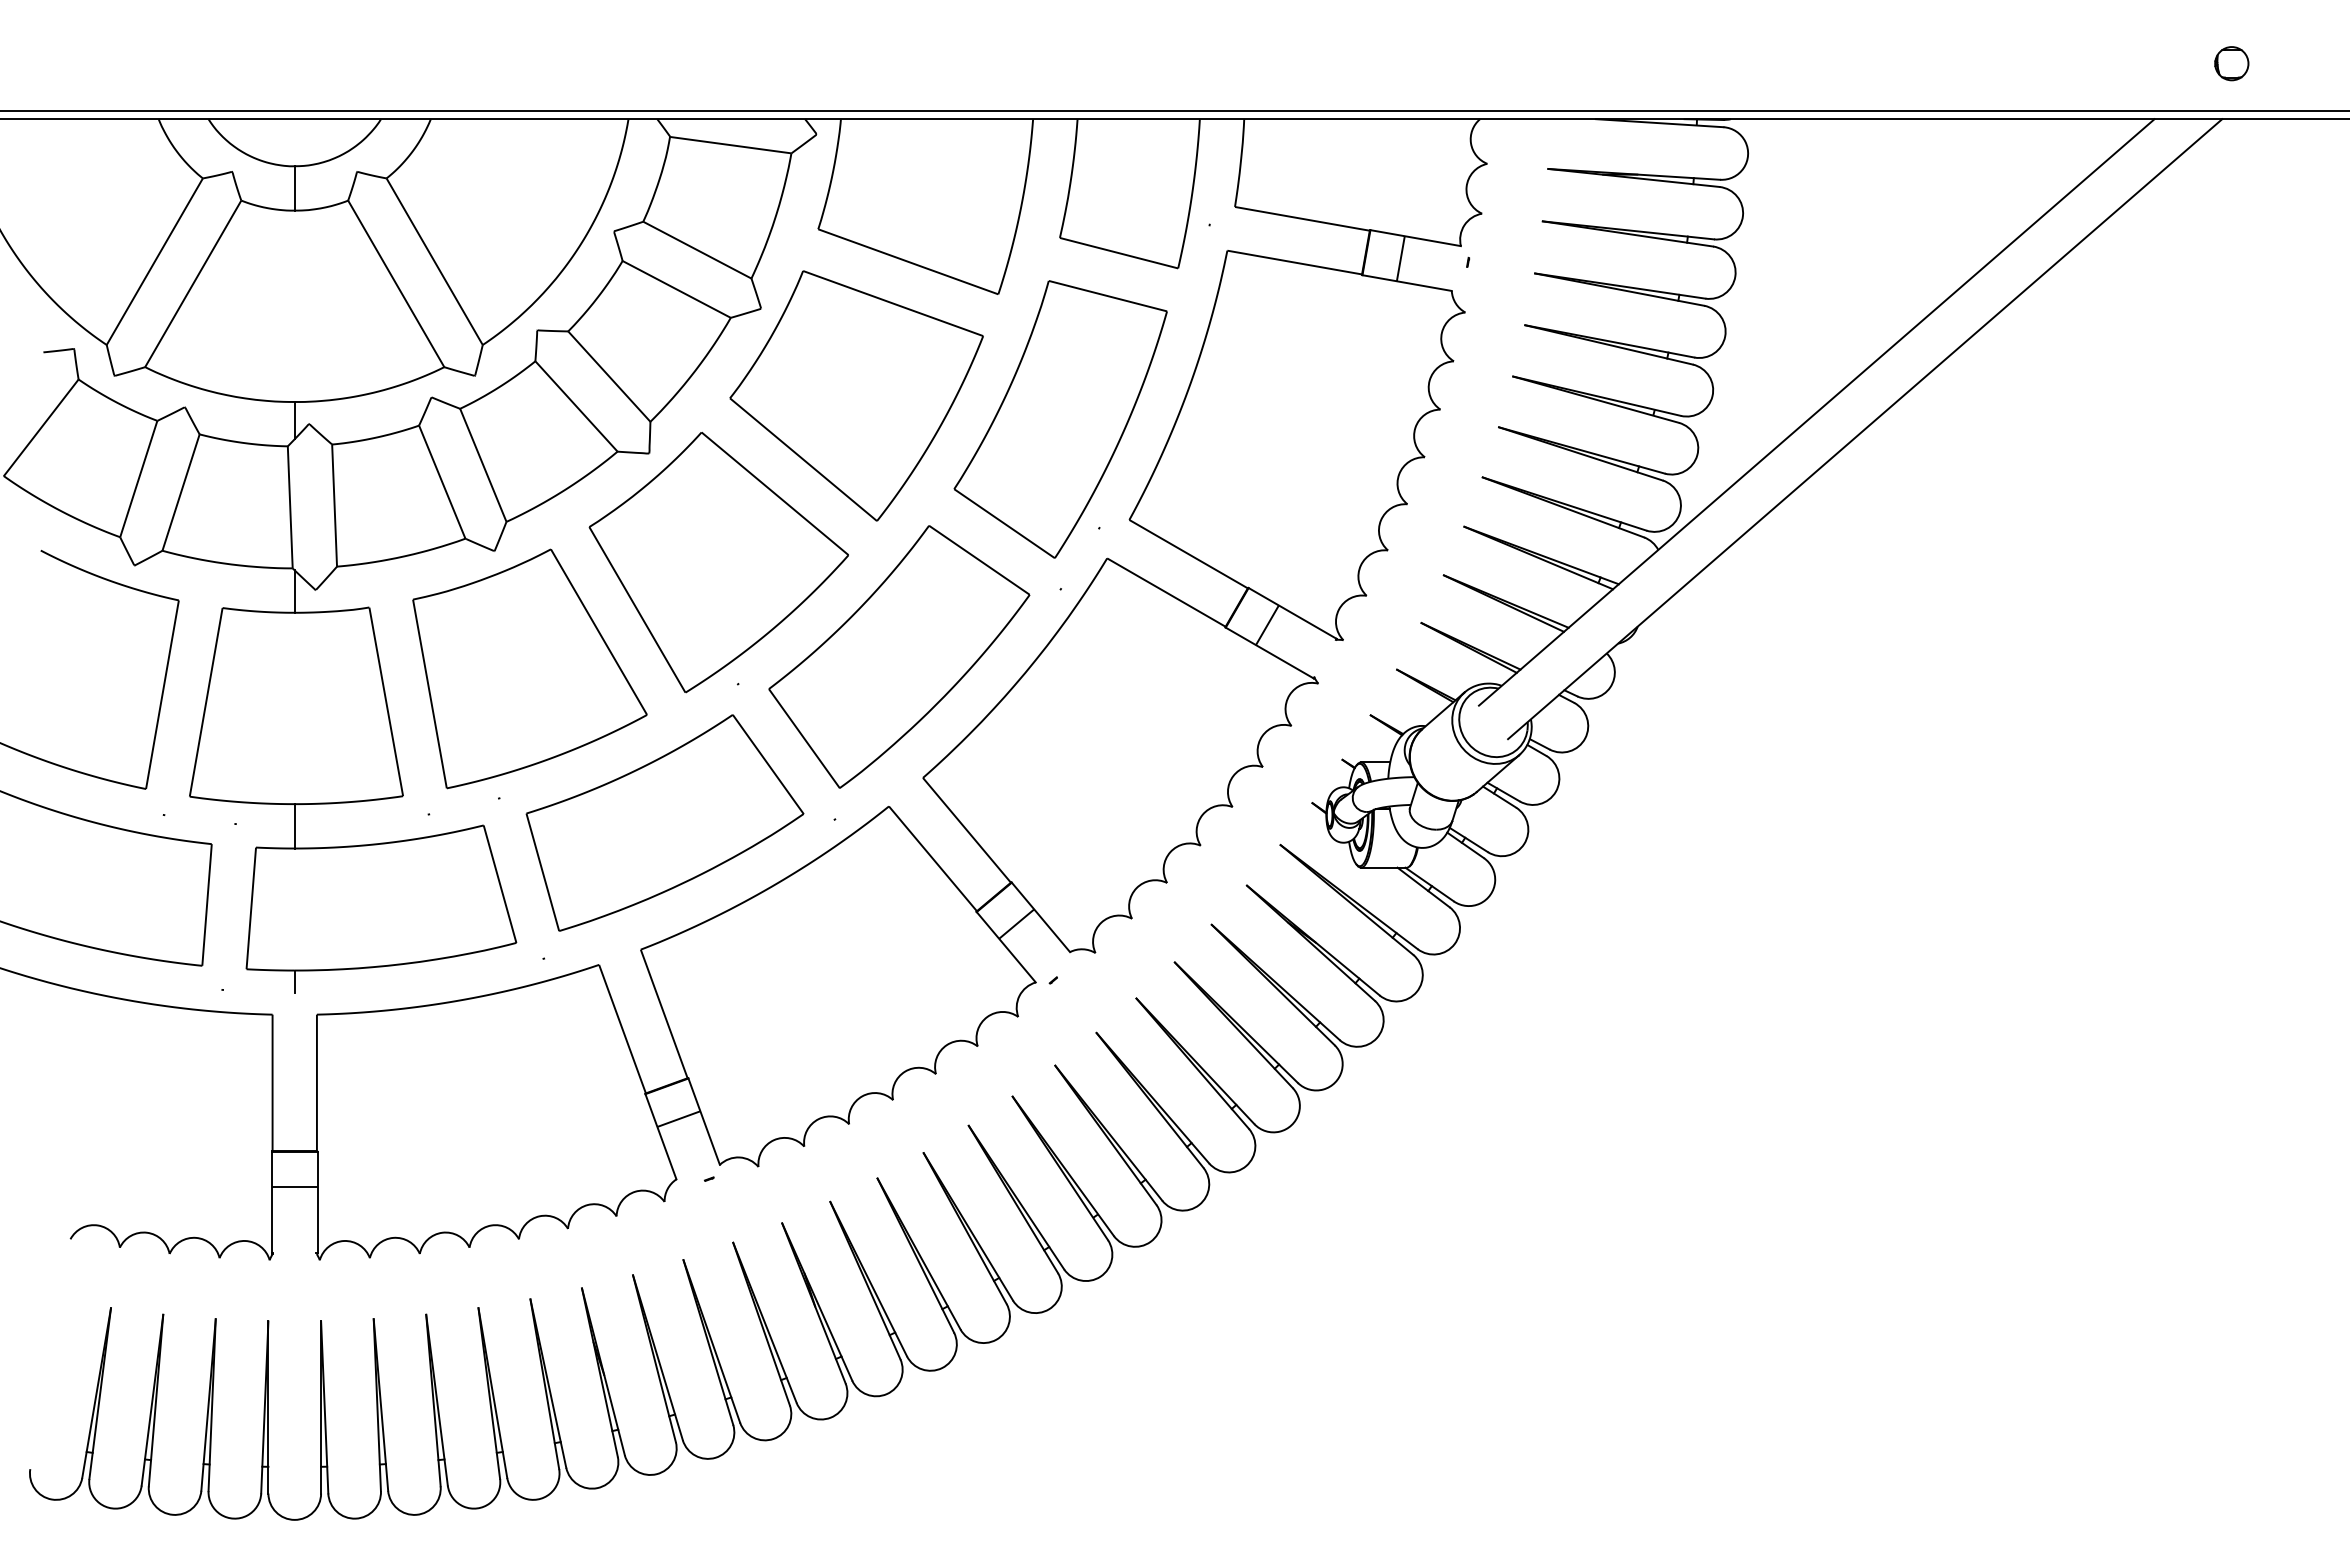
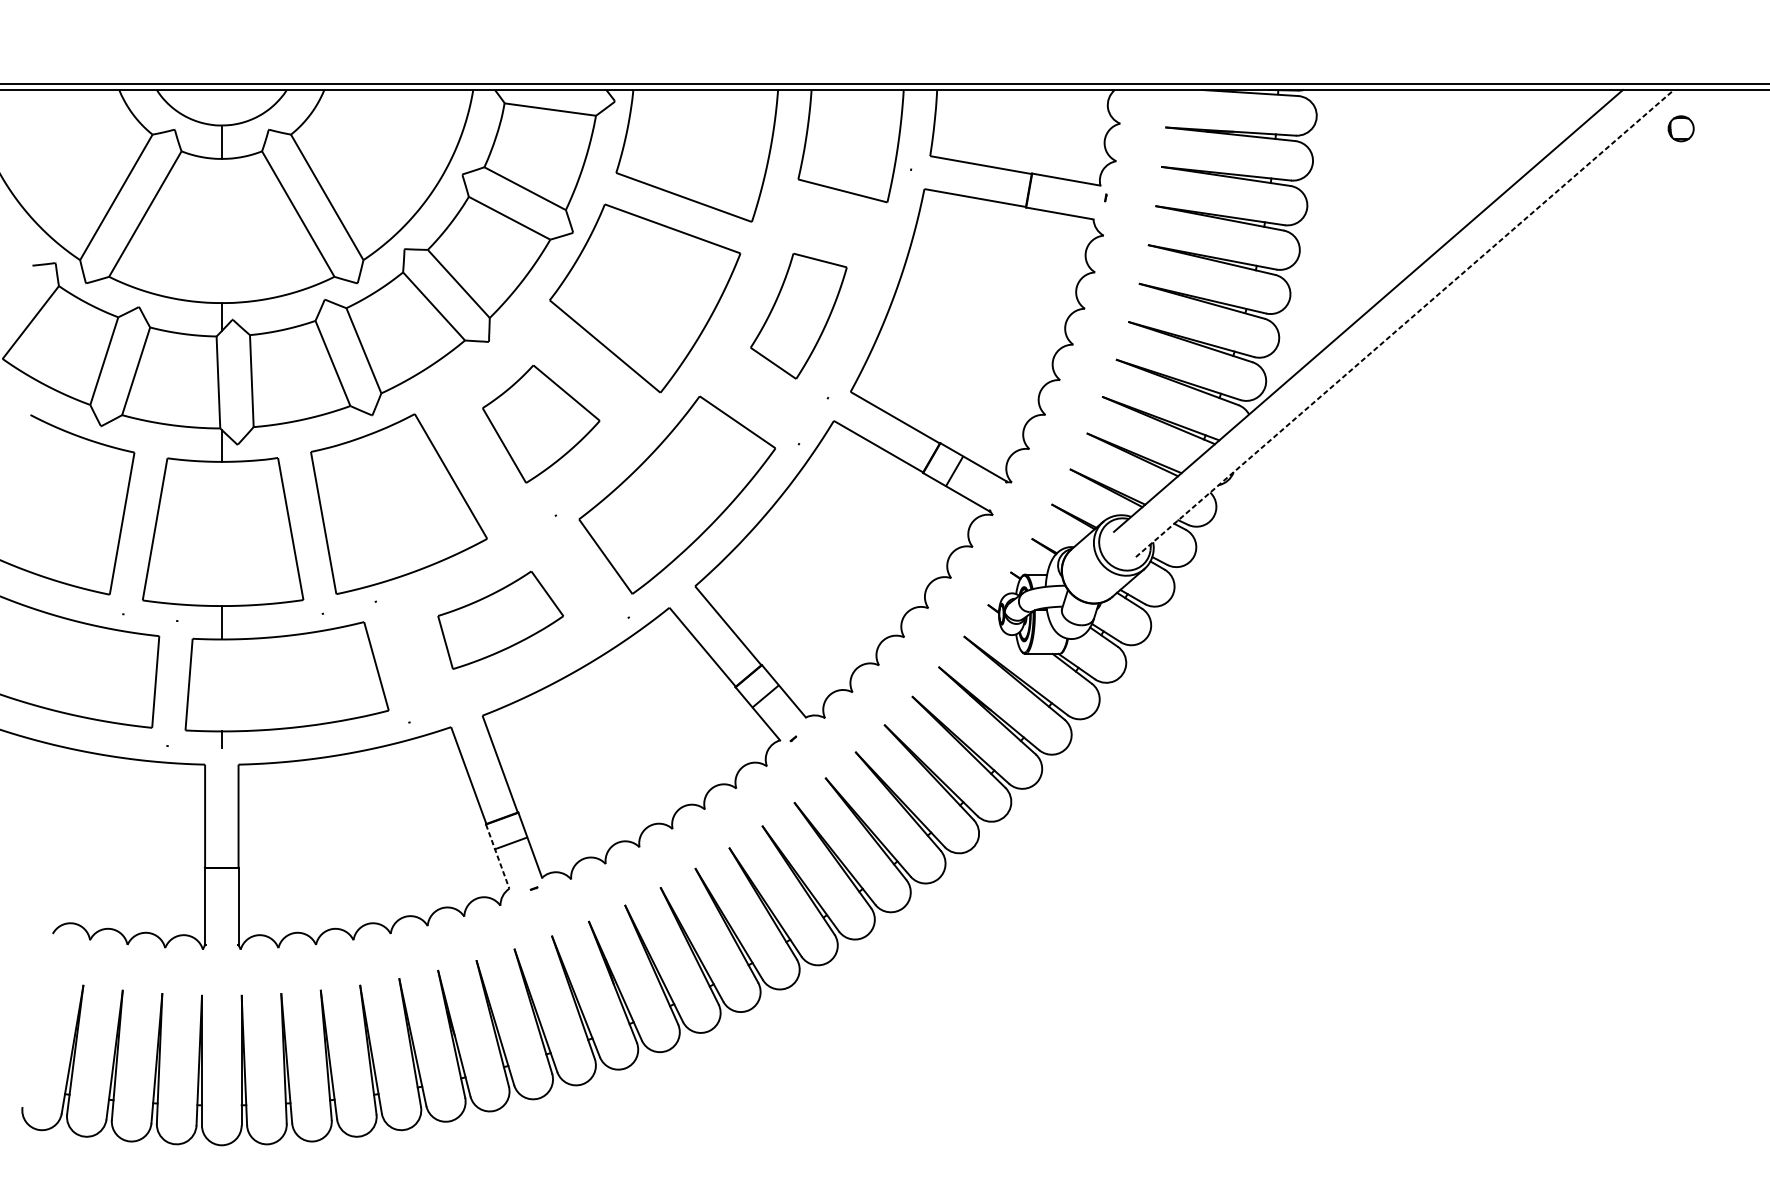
part: (2231, 63) -> (1680, 128), moved
line: (1400, 258) -> (1054, 194), removed
part: (1060, 419) -> (798, 316), size x0.6
line: (1865, 429) -> (1405, 323), solid -> dashed
part: (718, 562) -> (541, 423), size x0.6
part: (664, 822) -> (500, 619), size x0.6
line: (661, 1137) -> (498, 857), solid -> dashed
line: (294, 1186) -> (221, 894), removed

